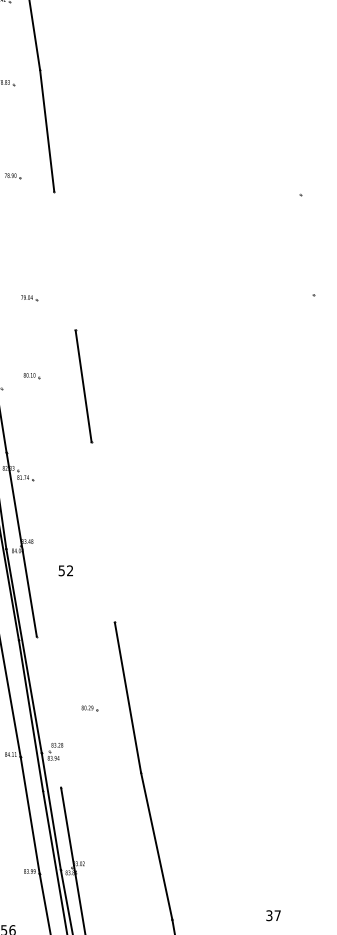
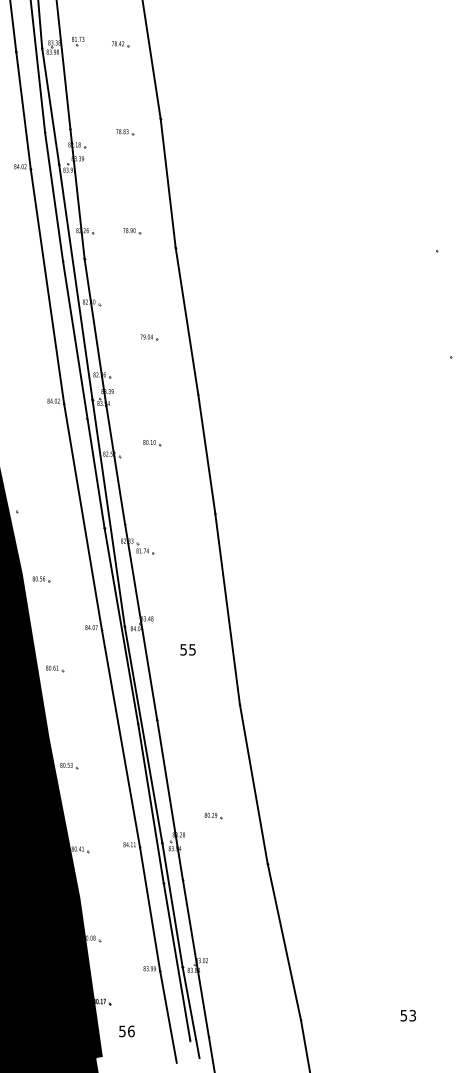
line: (64, 261) -> (186, 321), added
part: (29, 298) -> (149, 337), moved
line: (103, 532) -> (227, 609), added
text: (70, 570) -> (192, 649), 52 -> 55
part: (89, 709) -> (213, 816), moved
line: (48, 711) -> (169, 799), added
text: (272, 915) -> (407, 1015), 37 -> 53

